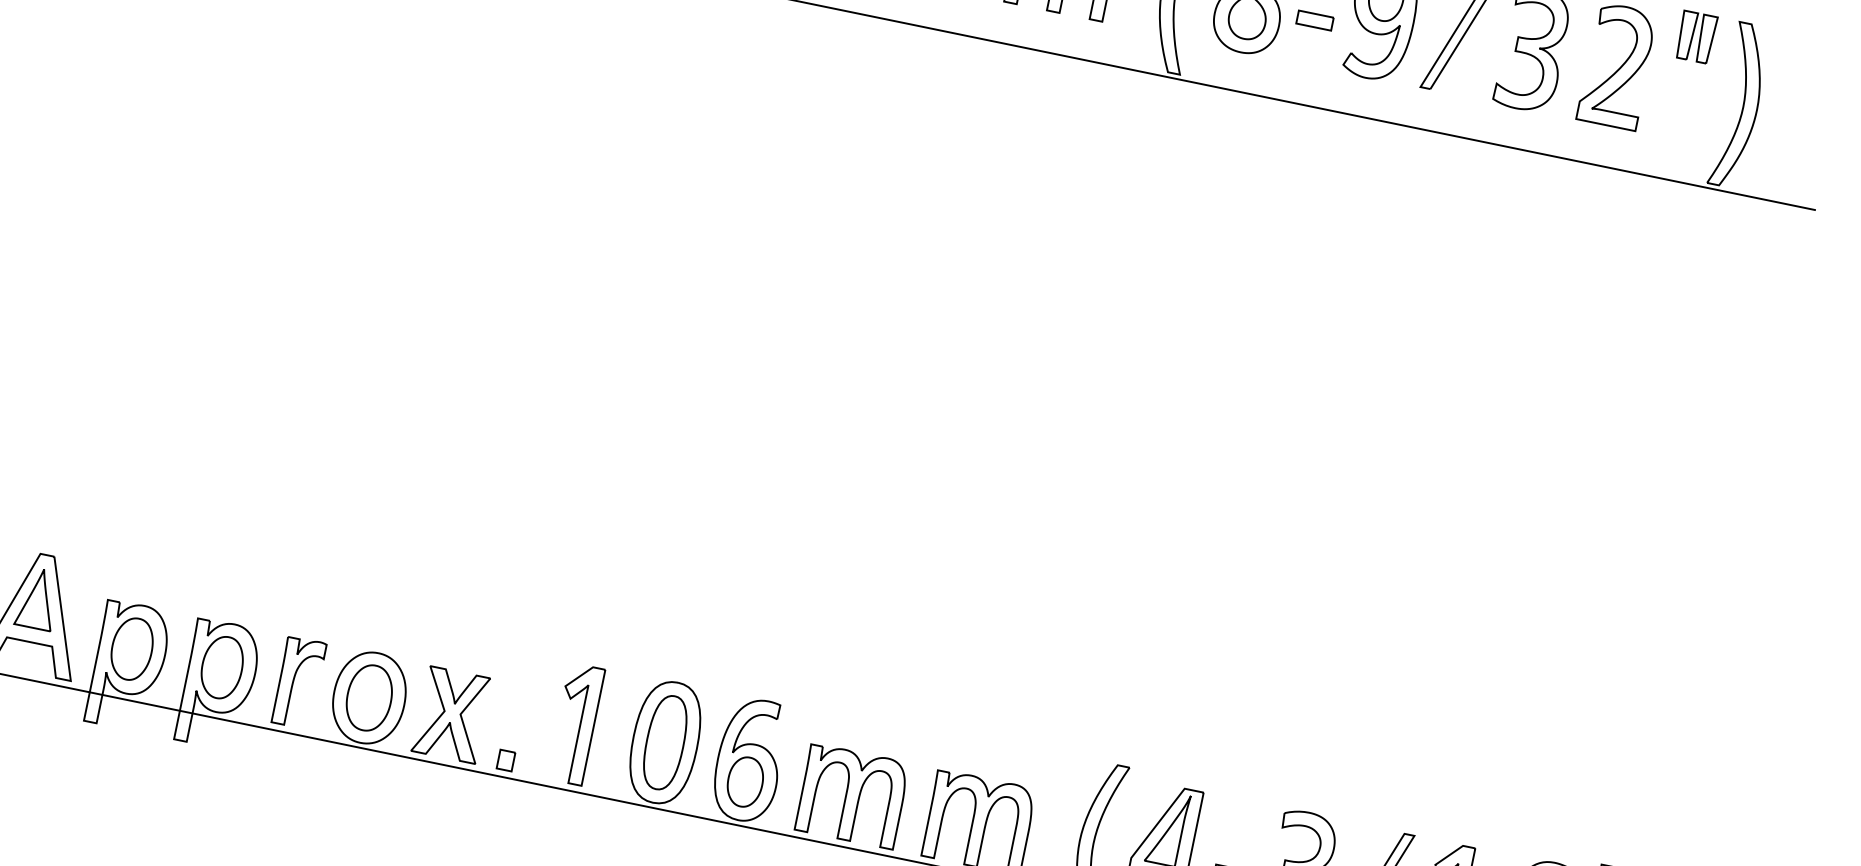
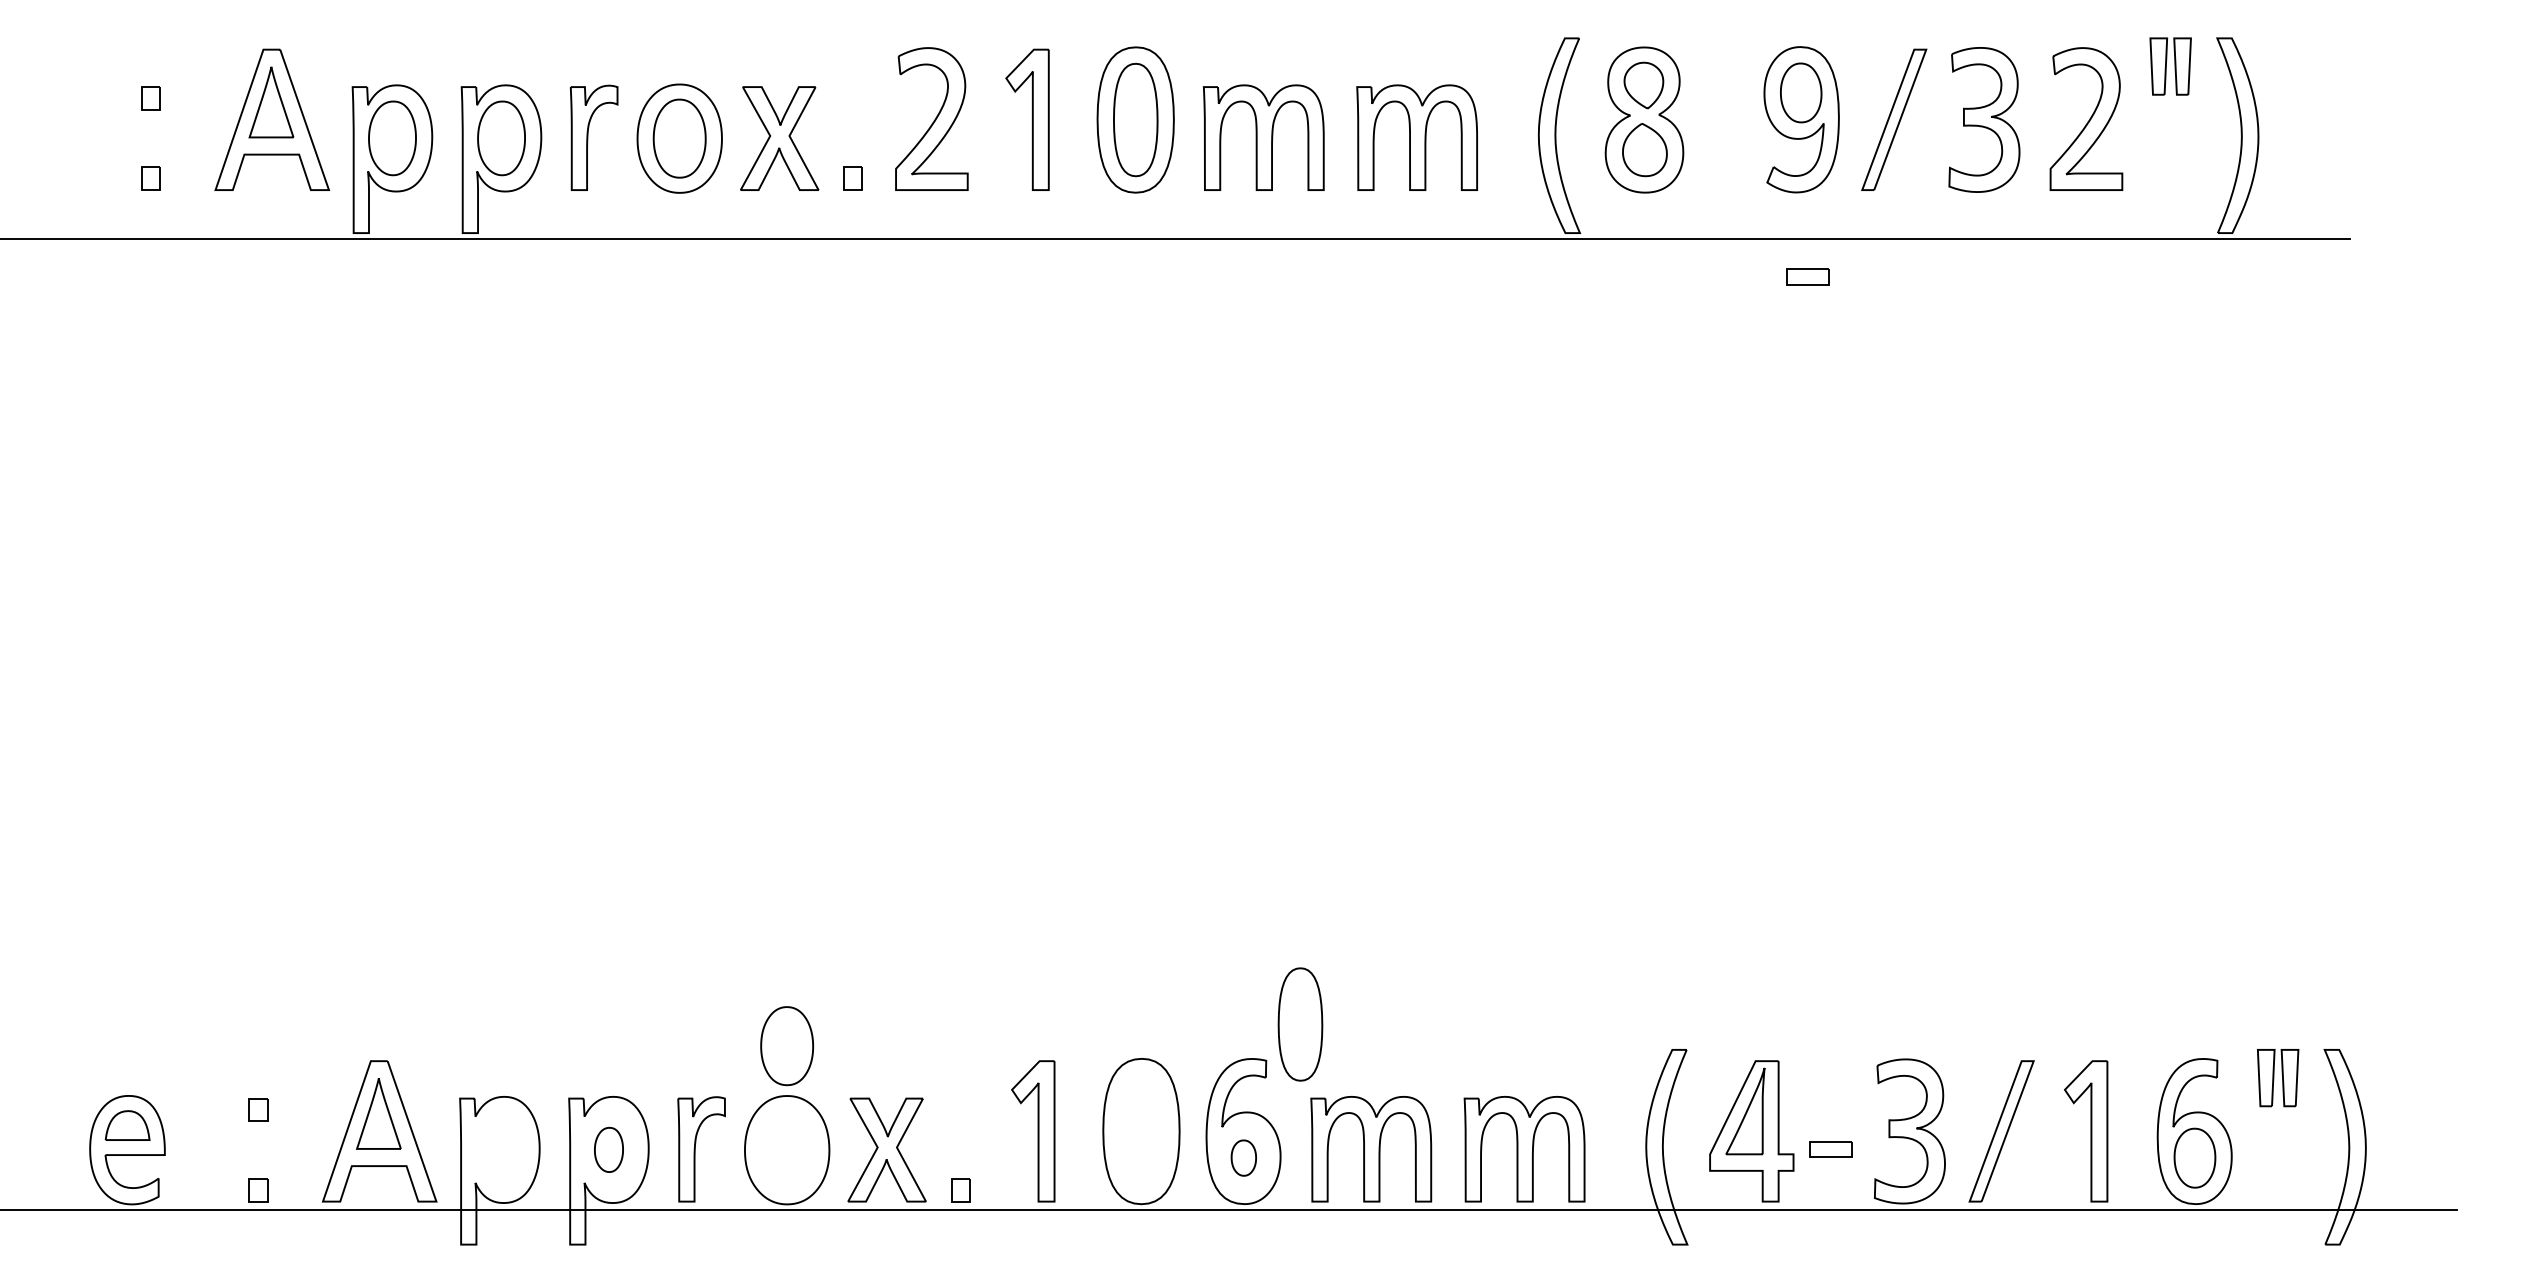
part: (1314, 20) -> (1807, 276), moved
part: (131, 648) -> (499, 1149), removed
part: (221, 667) -> (608, 1149), size x0.6
part: (369, 698) -> (787, 1046), moved
part: (665, 742) -> (1300, 1024), moved
part: (745, 781) -> (1243, 1157), size x0.6

